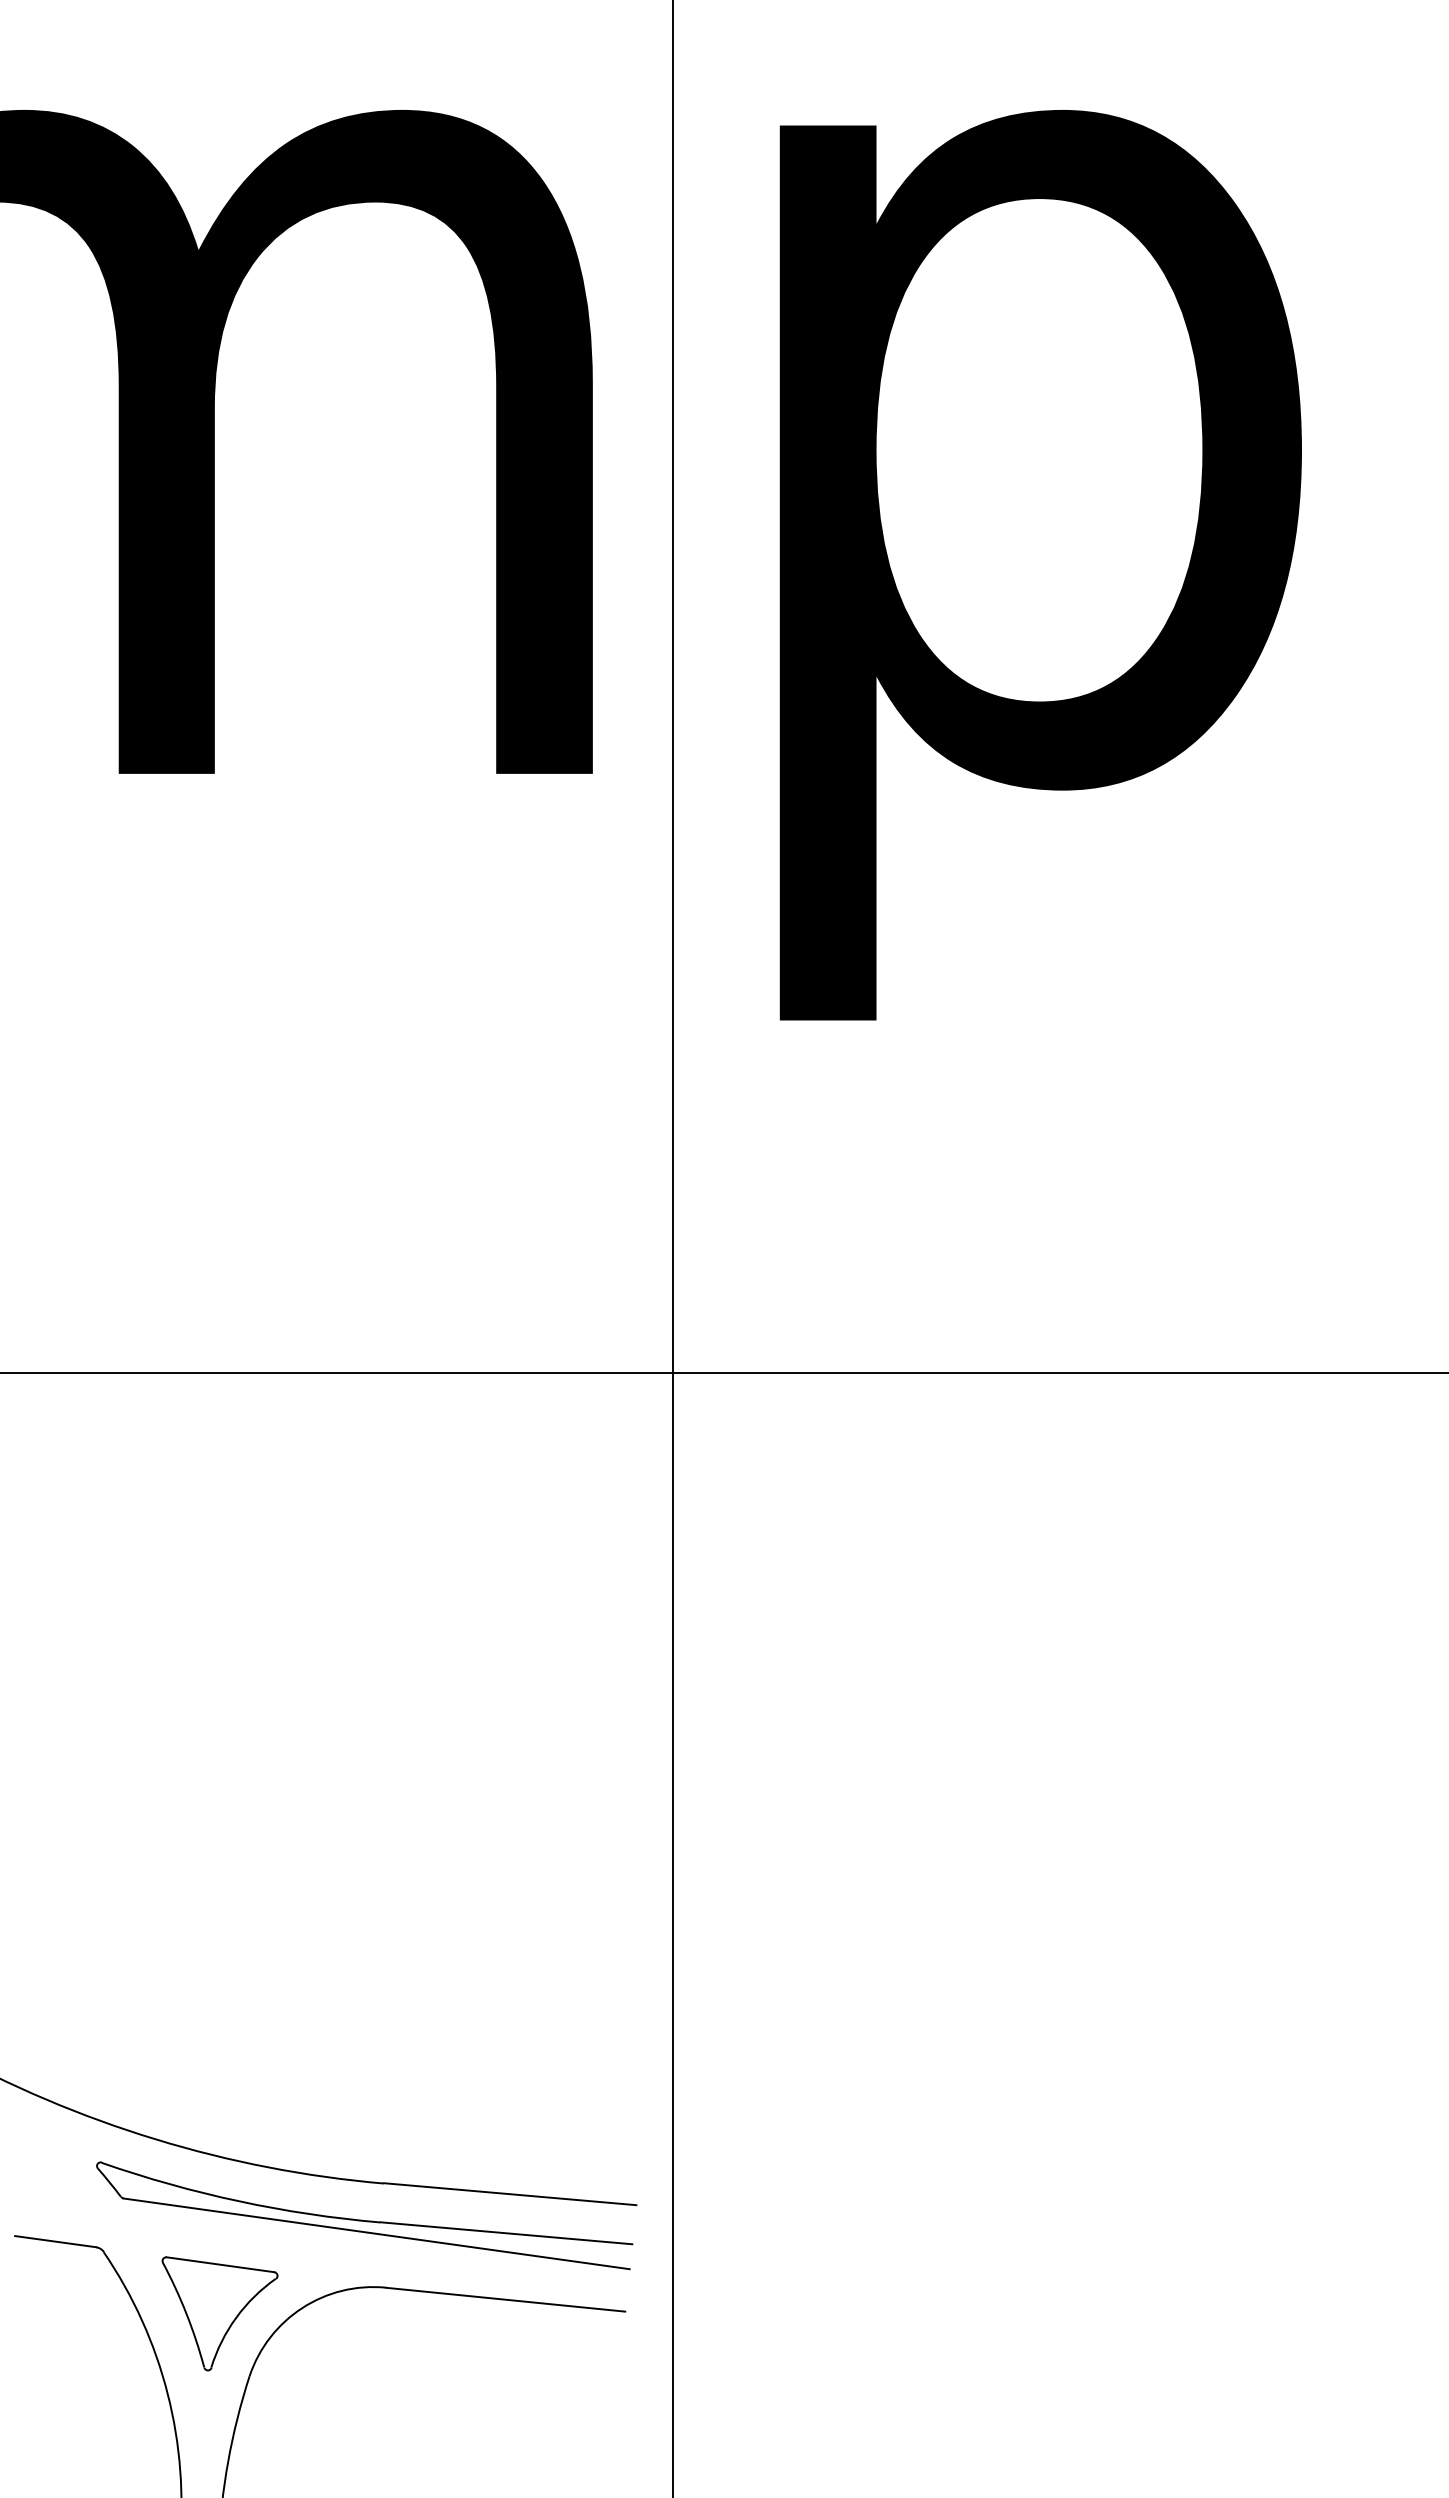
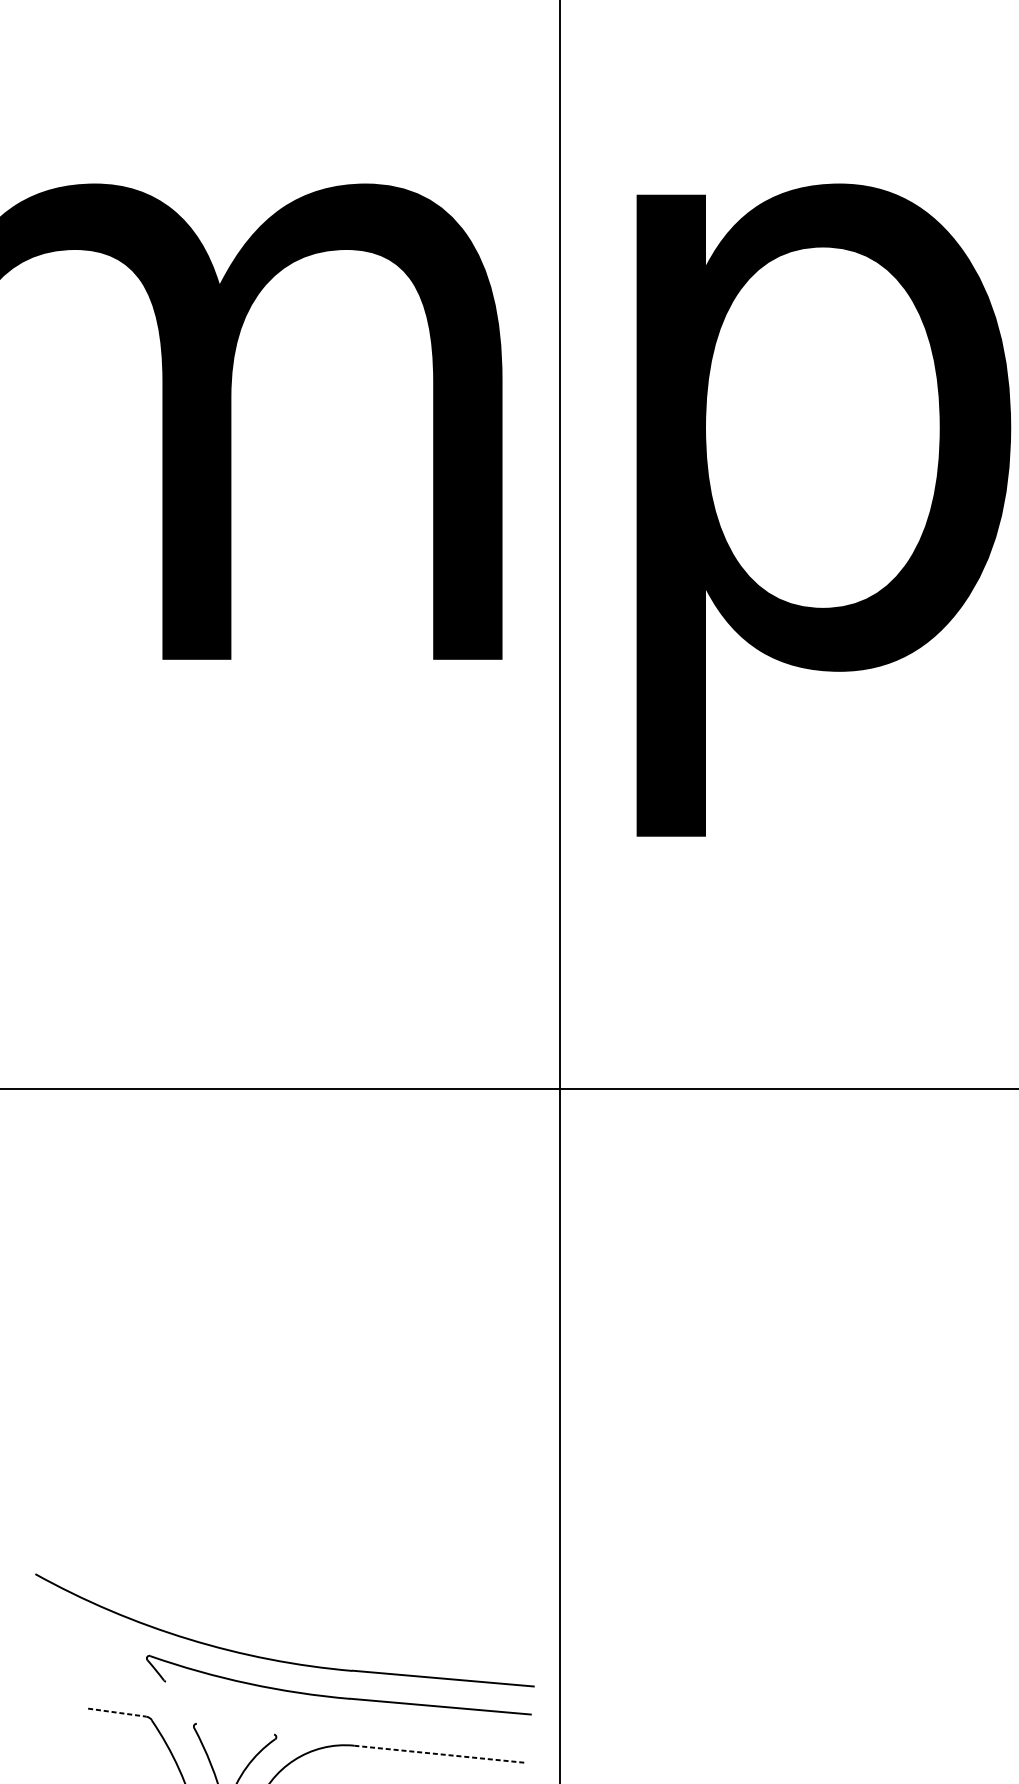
line: (376, 2233) -> (347, 1706), removed
line: (55, 2241) -> (117, 1712), solid -> dashed
line: (220, 2264) -> (235, 1729), removed
line: (506, 2299) -> (440, 1754), solid -> dashed

